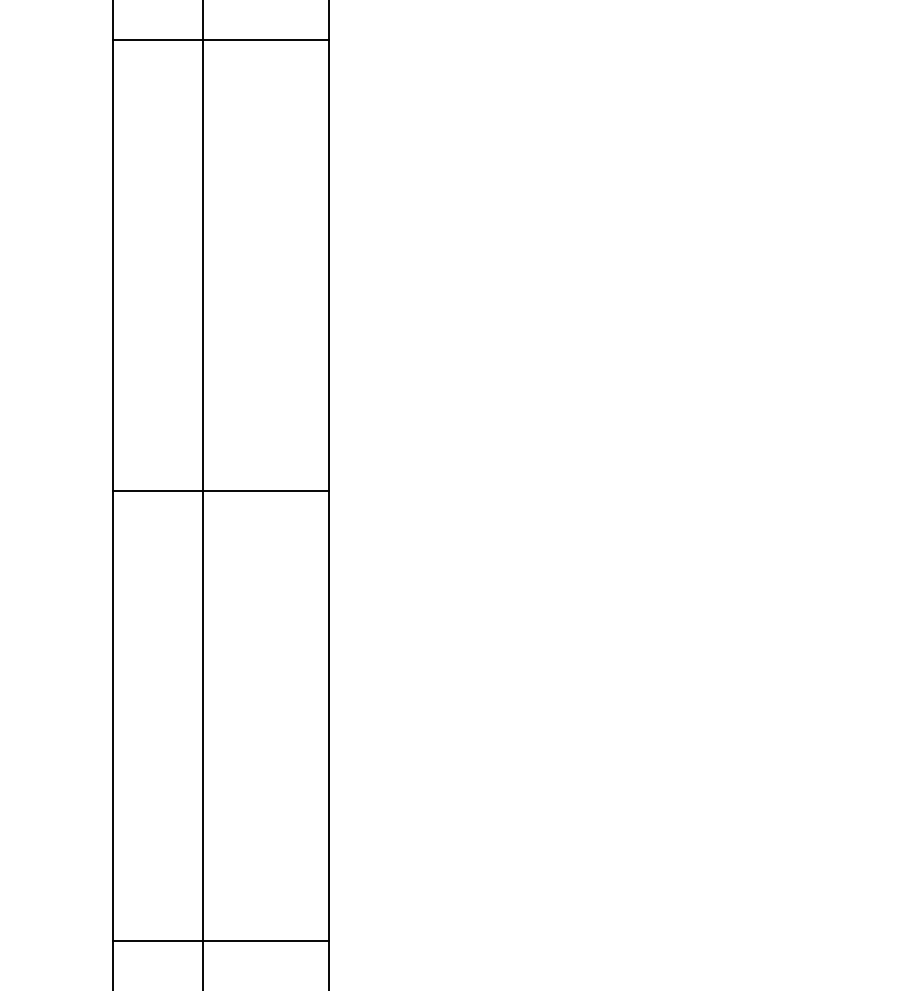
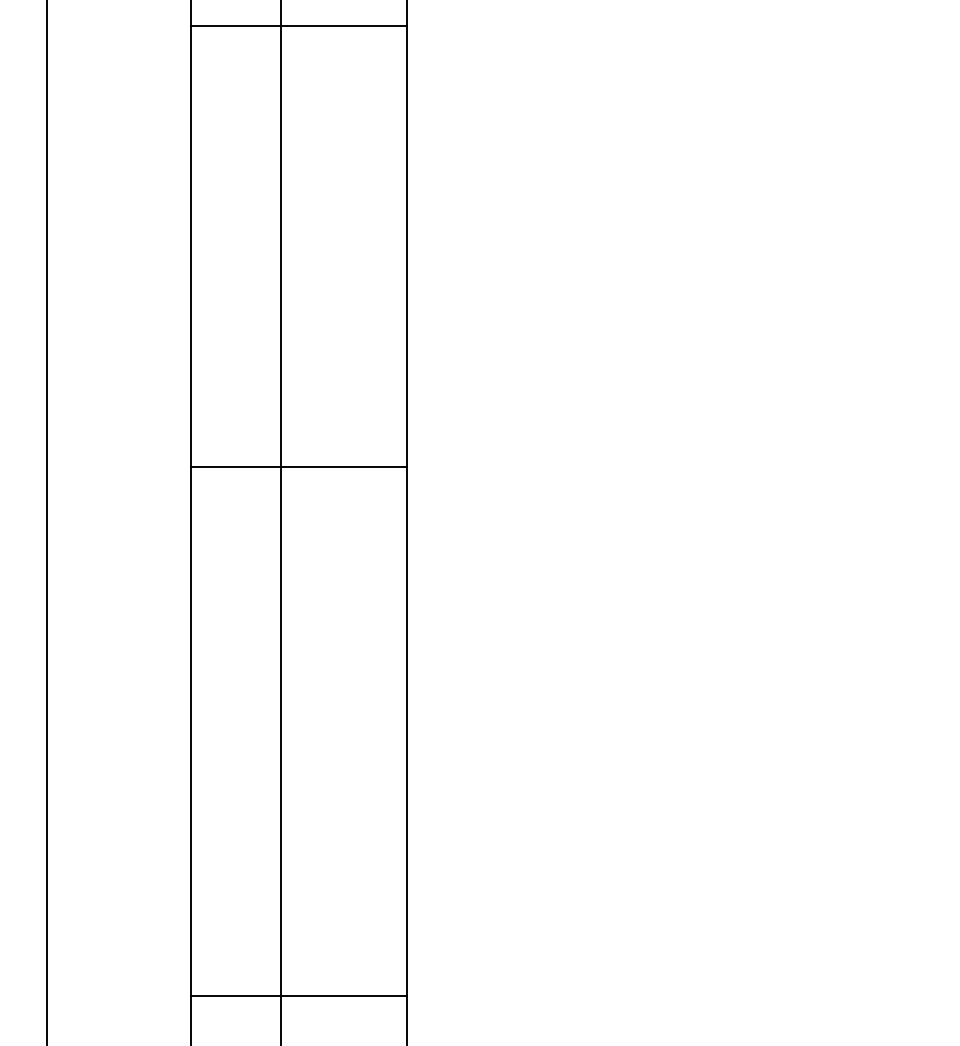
line: (220, 39) -> (298, 25), moved
line: (220, 490) -> (298, 467), moved
line: (220, 940) -> (298, 995), moved

